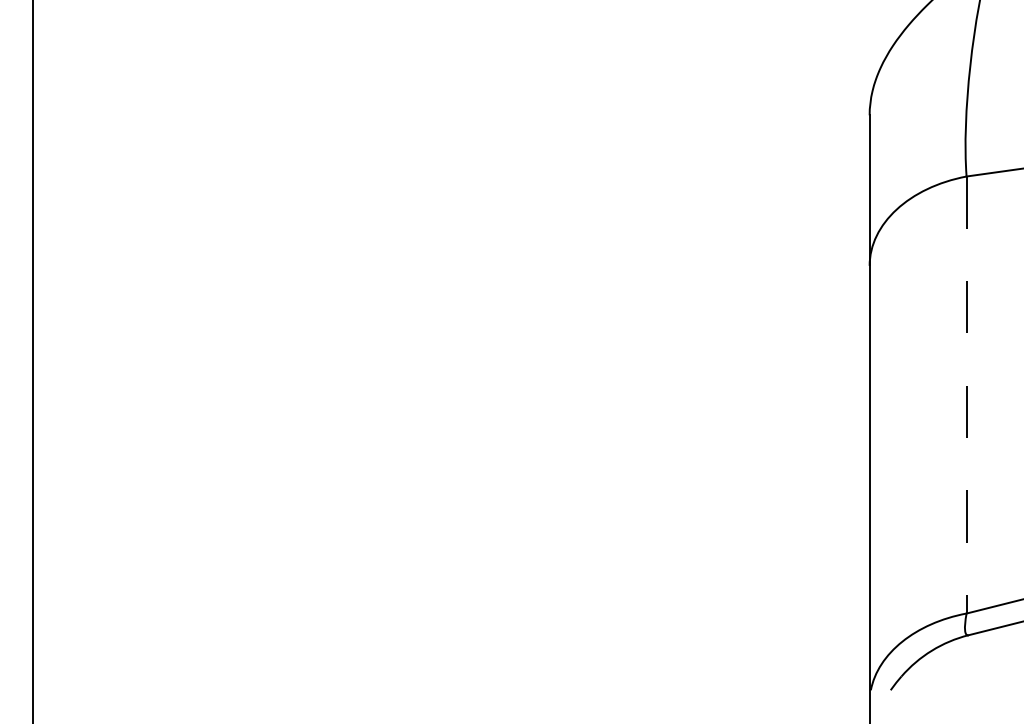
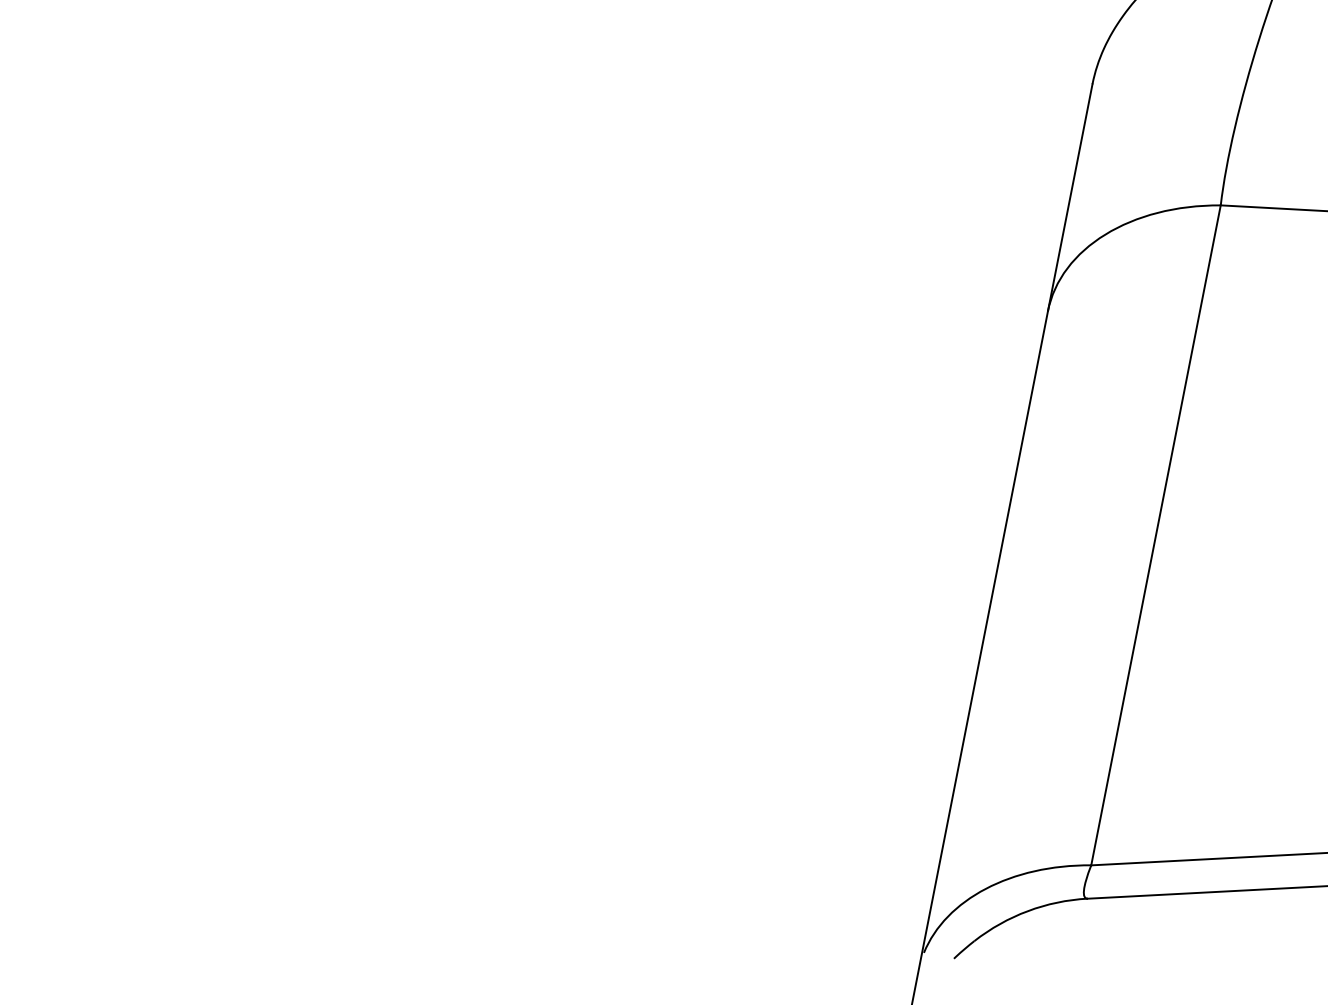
line: (966, 395) -> (1155, 536), dashed -> solid

